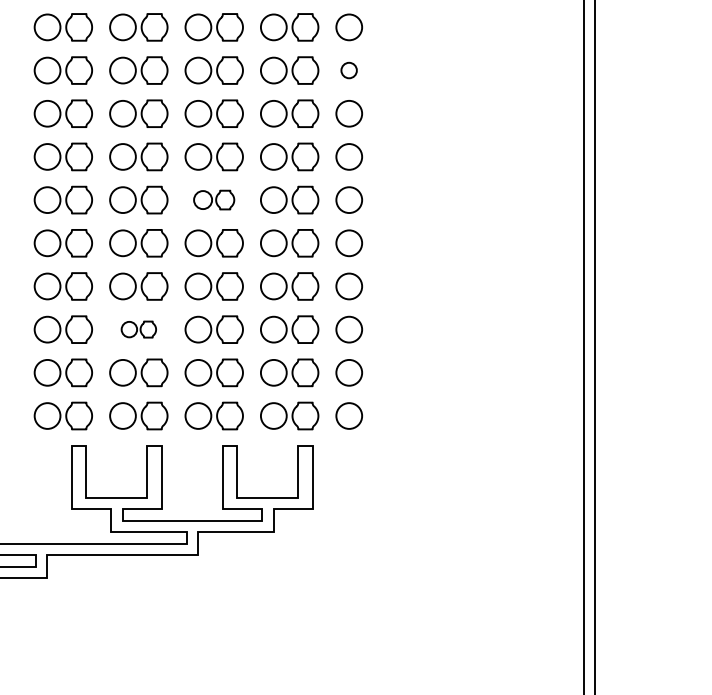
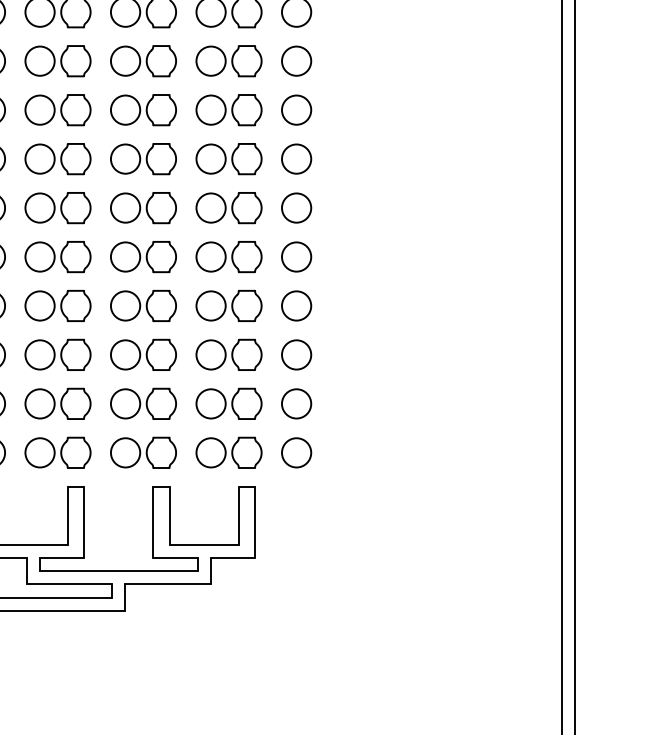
circle: (348, 70) -> (295, 61), size x1.67
part: (213, 199) -> (142, 207), size x1.43
part: (138, 329) -> (57, 354), size x1.67

